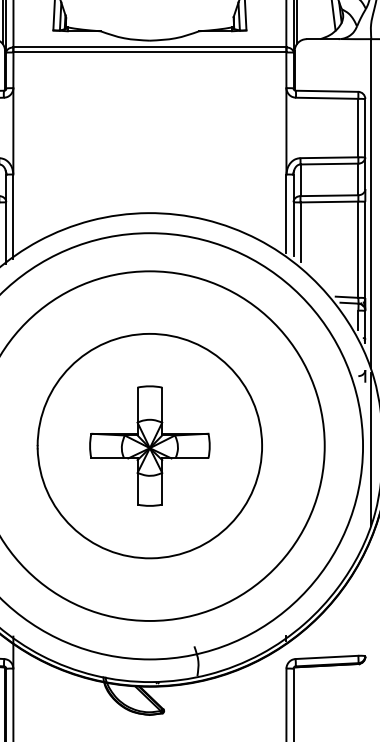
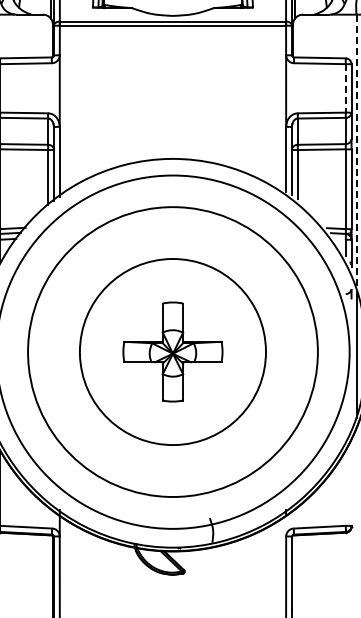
line: (358, 128) -> (345, 88), solid -> dashed
line: (371, 204) -> (356, 151), solid -> dashed

